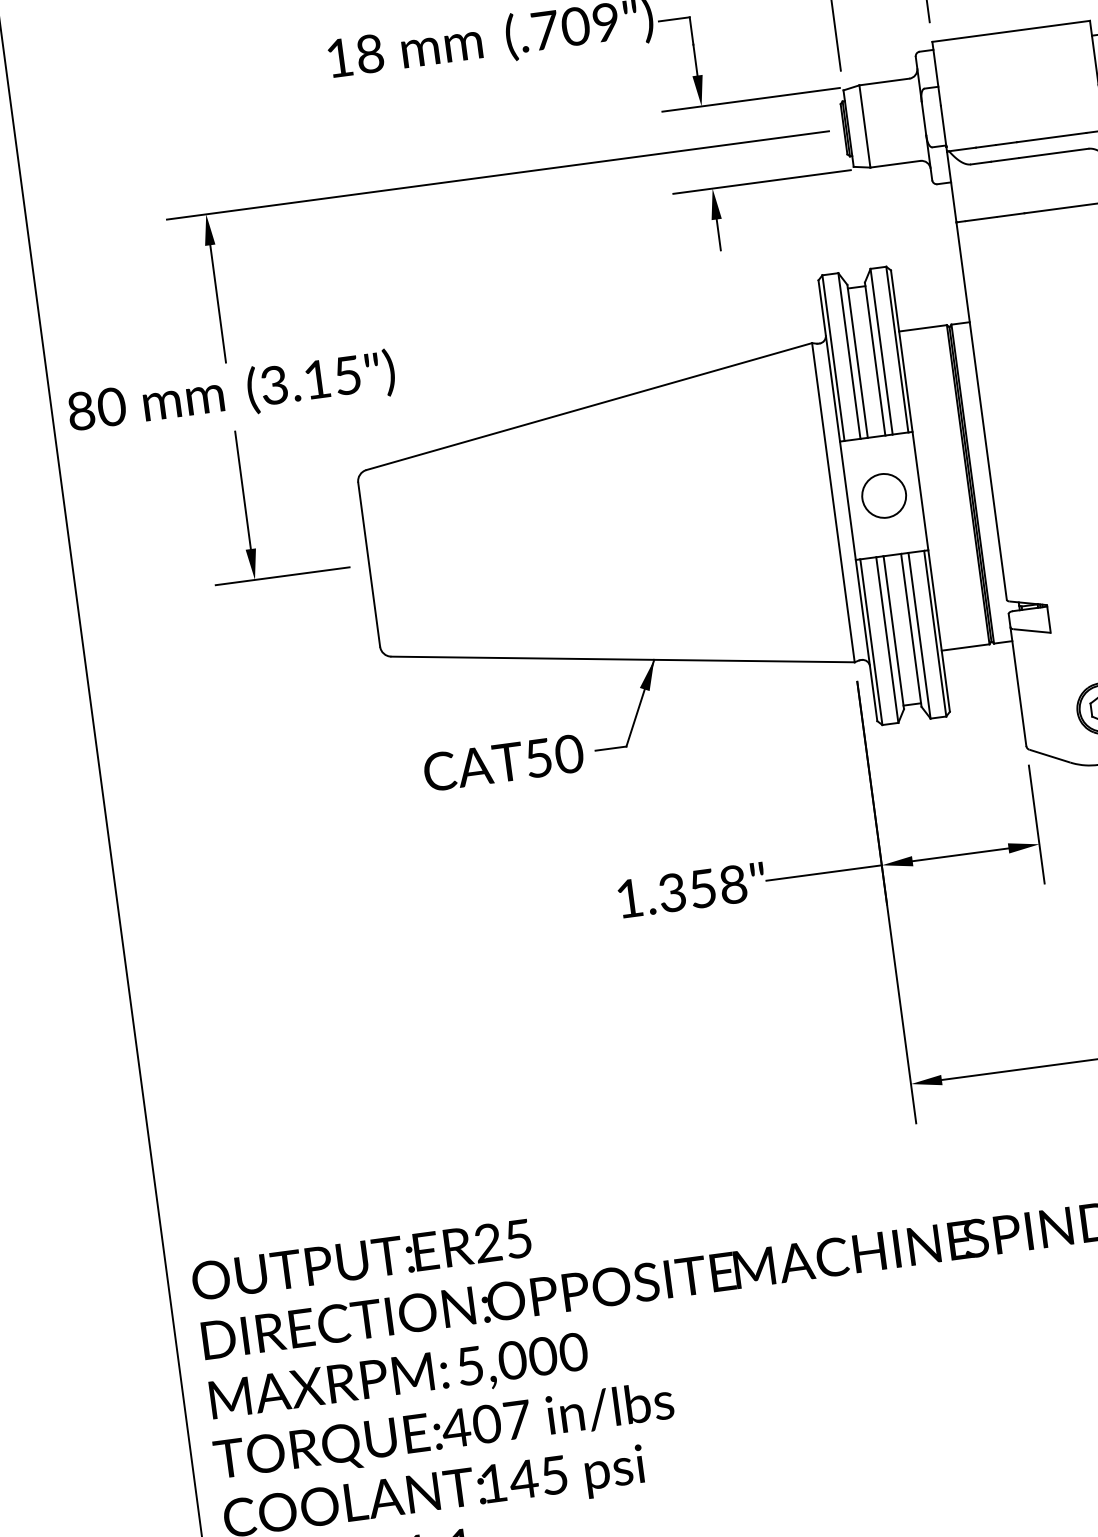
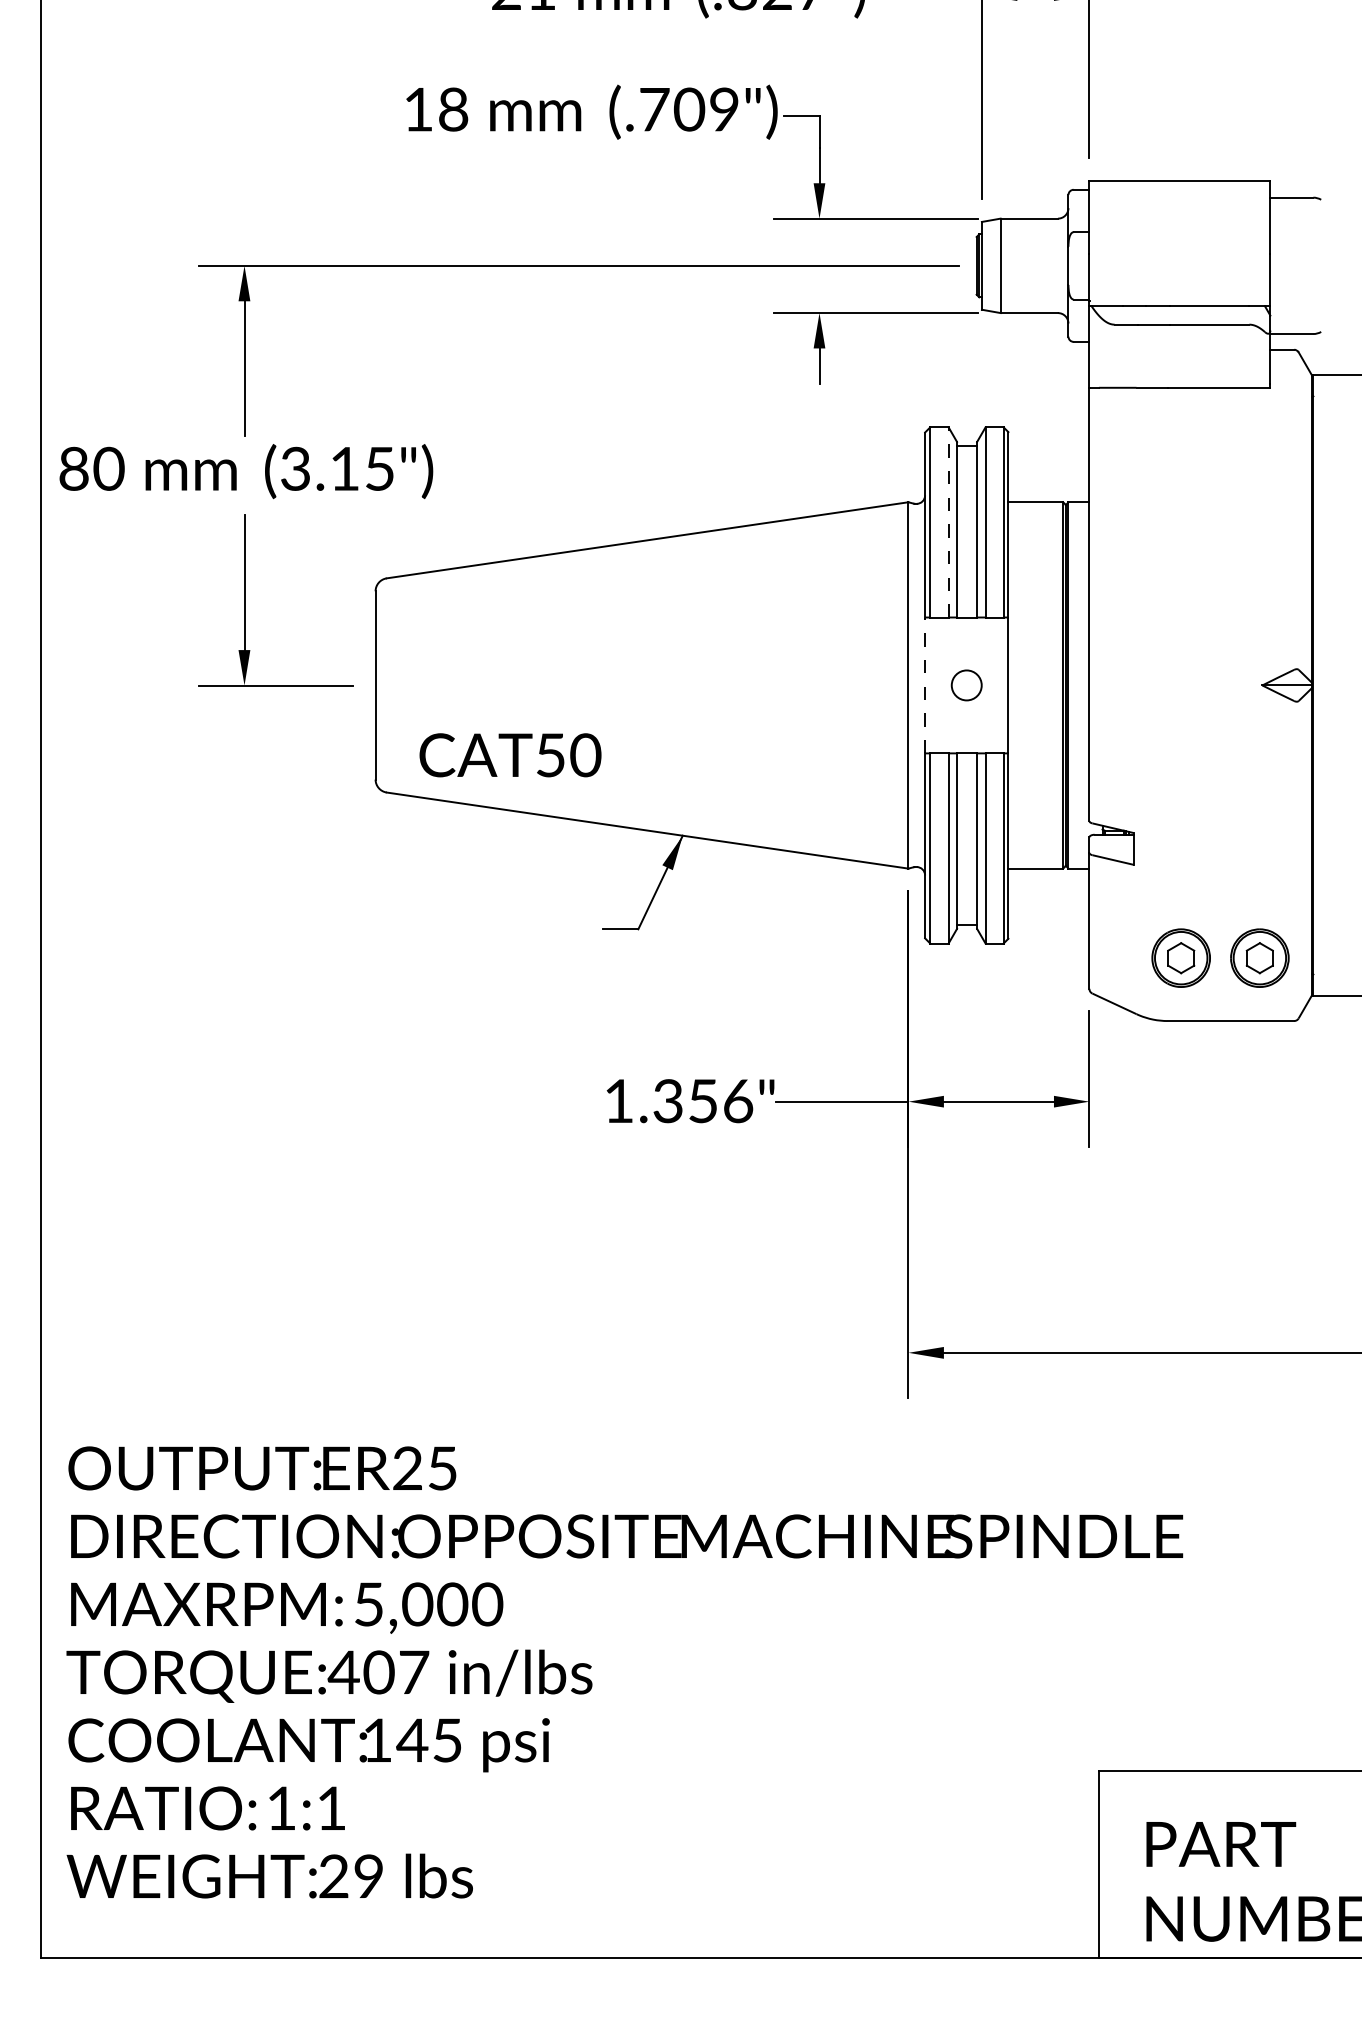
line: (849, 355) -> (948, 521), solid -> dashed
circle: (883, 496) -> (966, 685), size x0.6
line: (848, 500) -> (925, 685), solid -> dashed
text: (503, 763) -> (510, 755), moved
text: (733, 884) -> (738, 1100), 1.358" -> 1.356"

